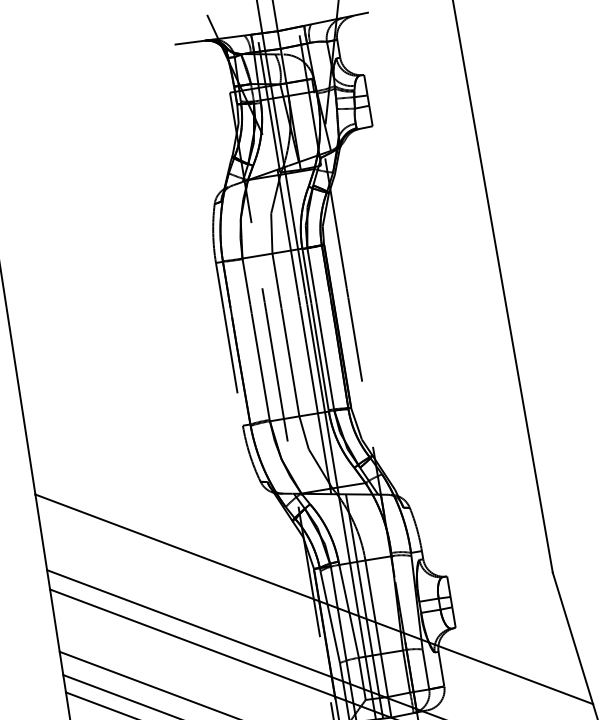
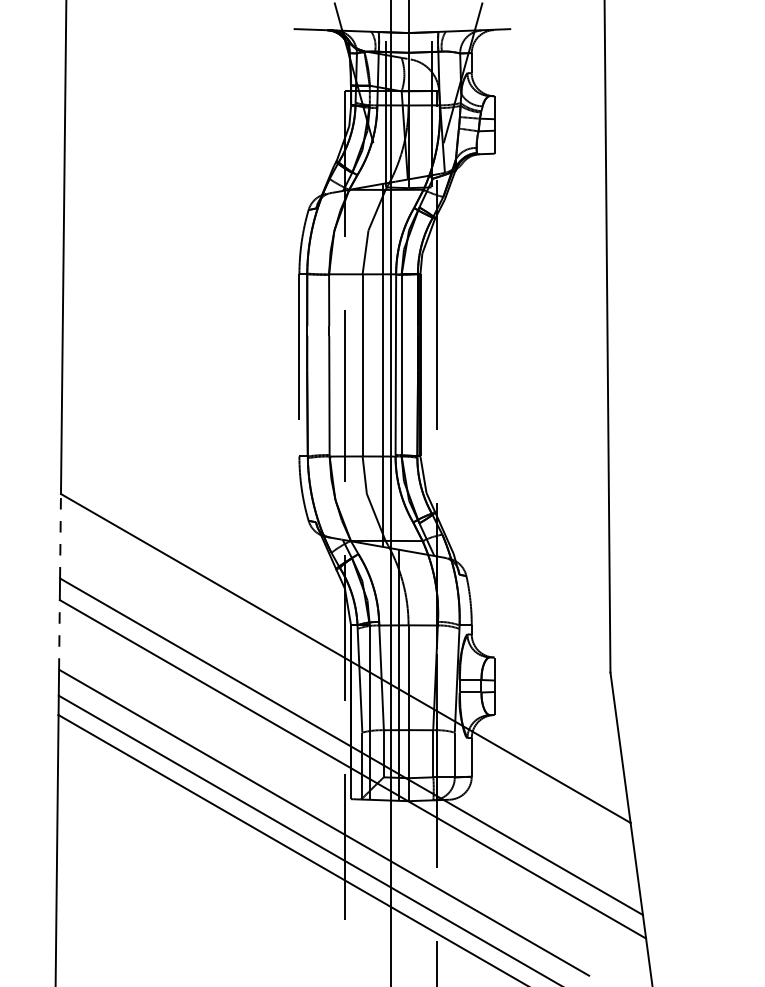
line: (41, 531) -> (60, 535), solid -> dashed
line: (54, 620) -> (59, 634), solid -> dashed

